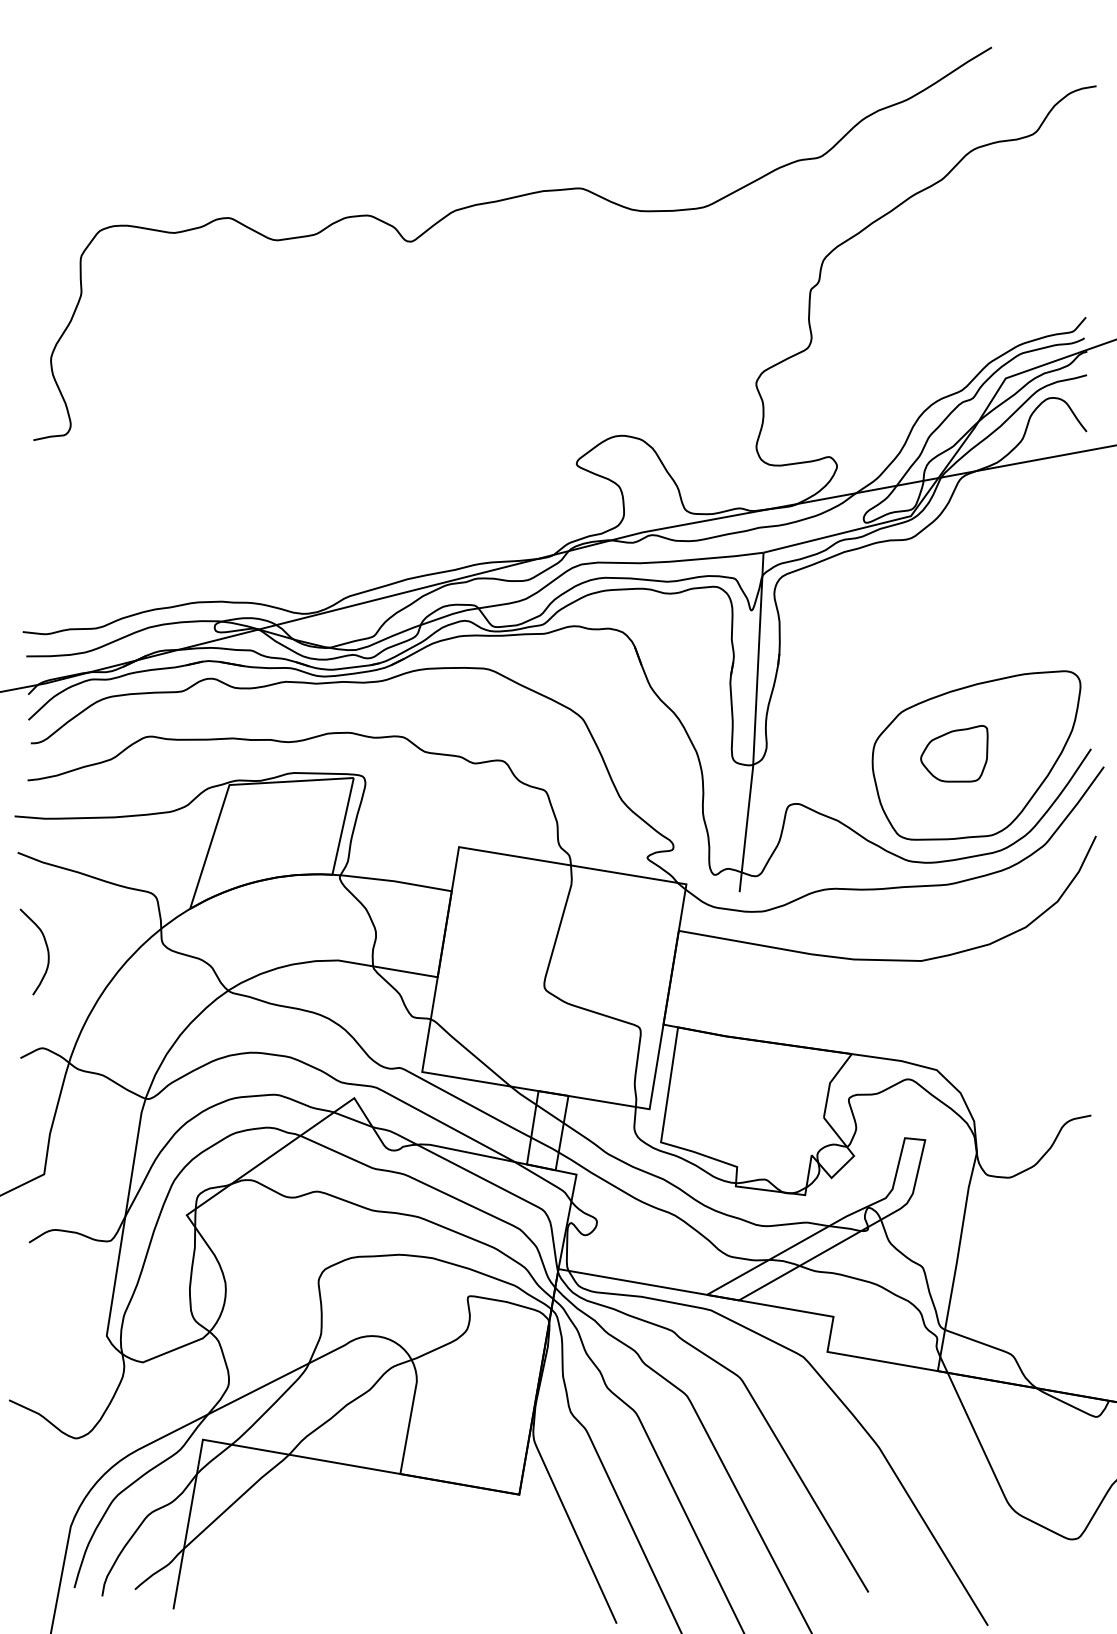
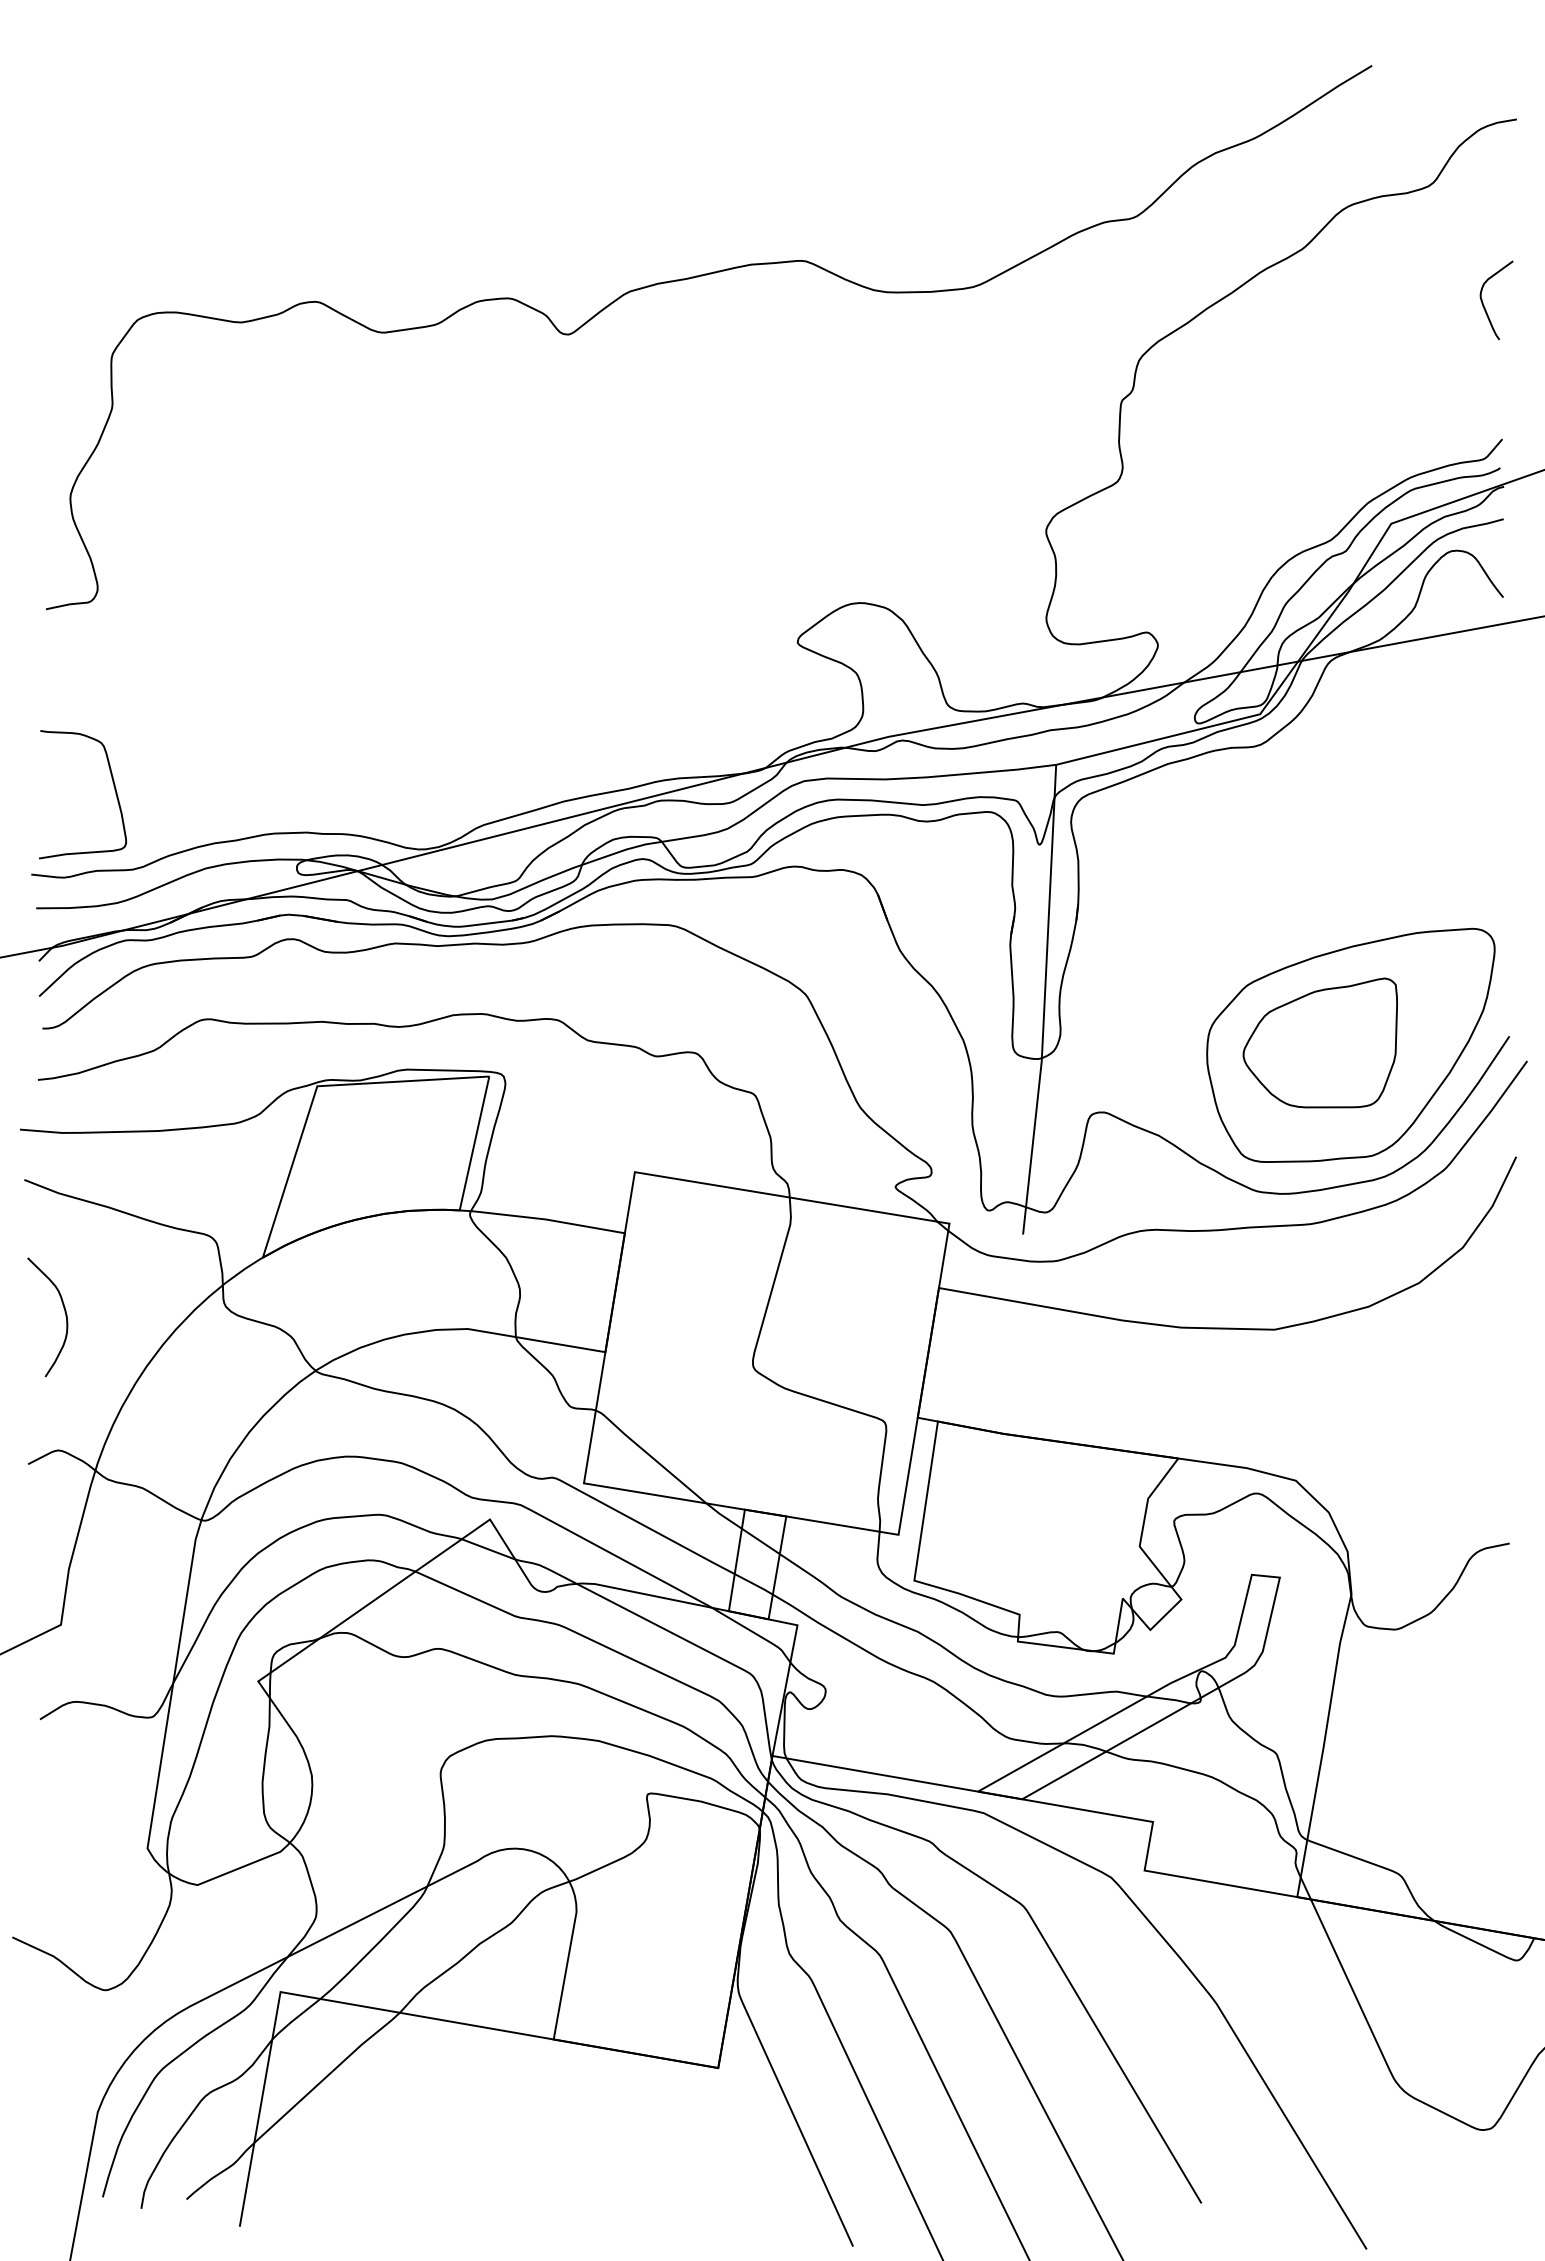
curve: (1073, 220) -> (1484, 305), added
curve: (82, 568) -> (113, 786), added
part: (953, 753) -> (1319, 1042), size x1.67

